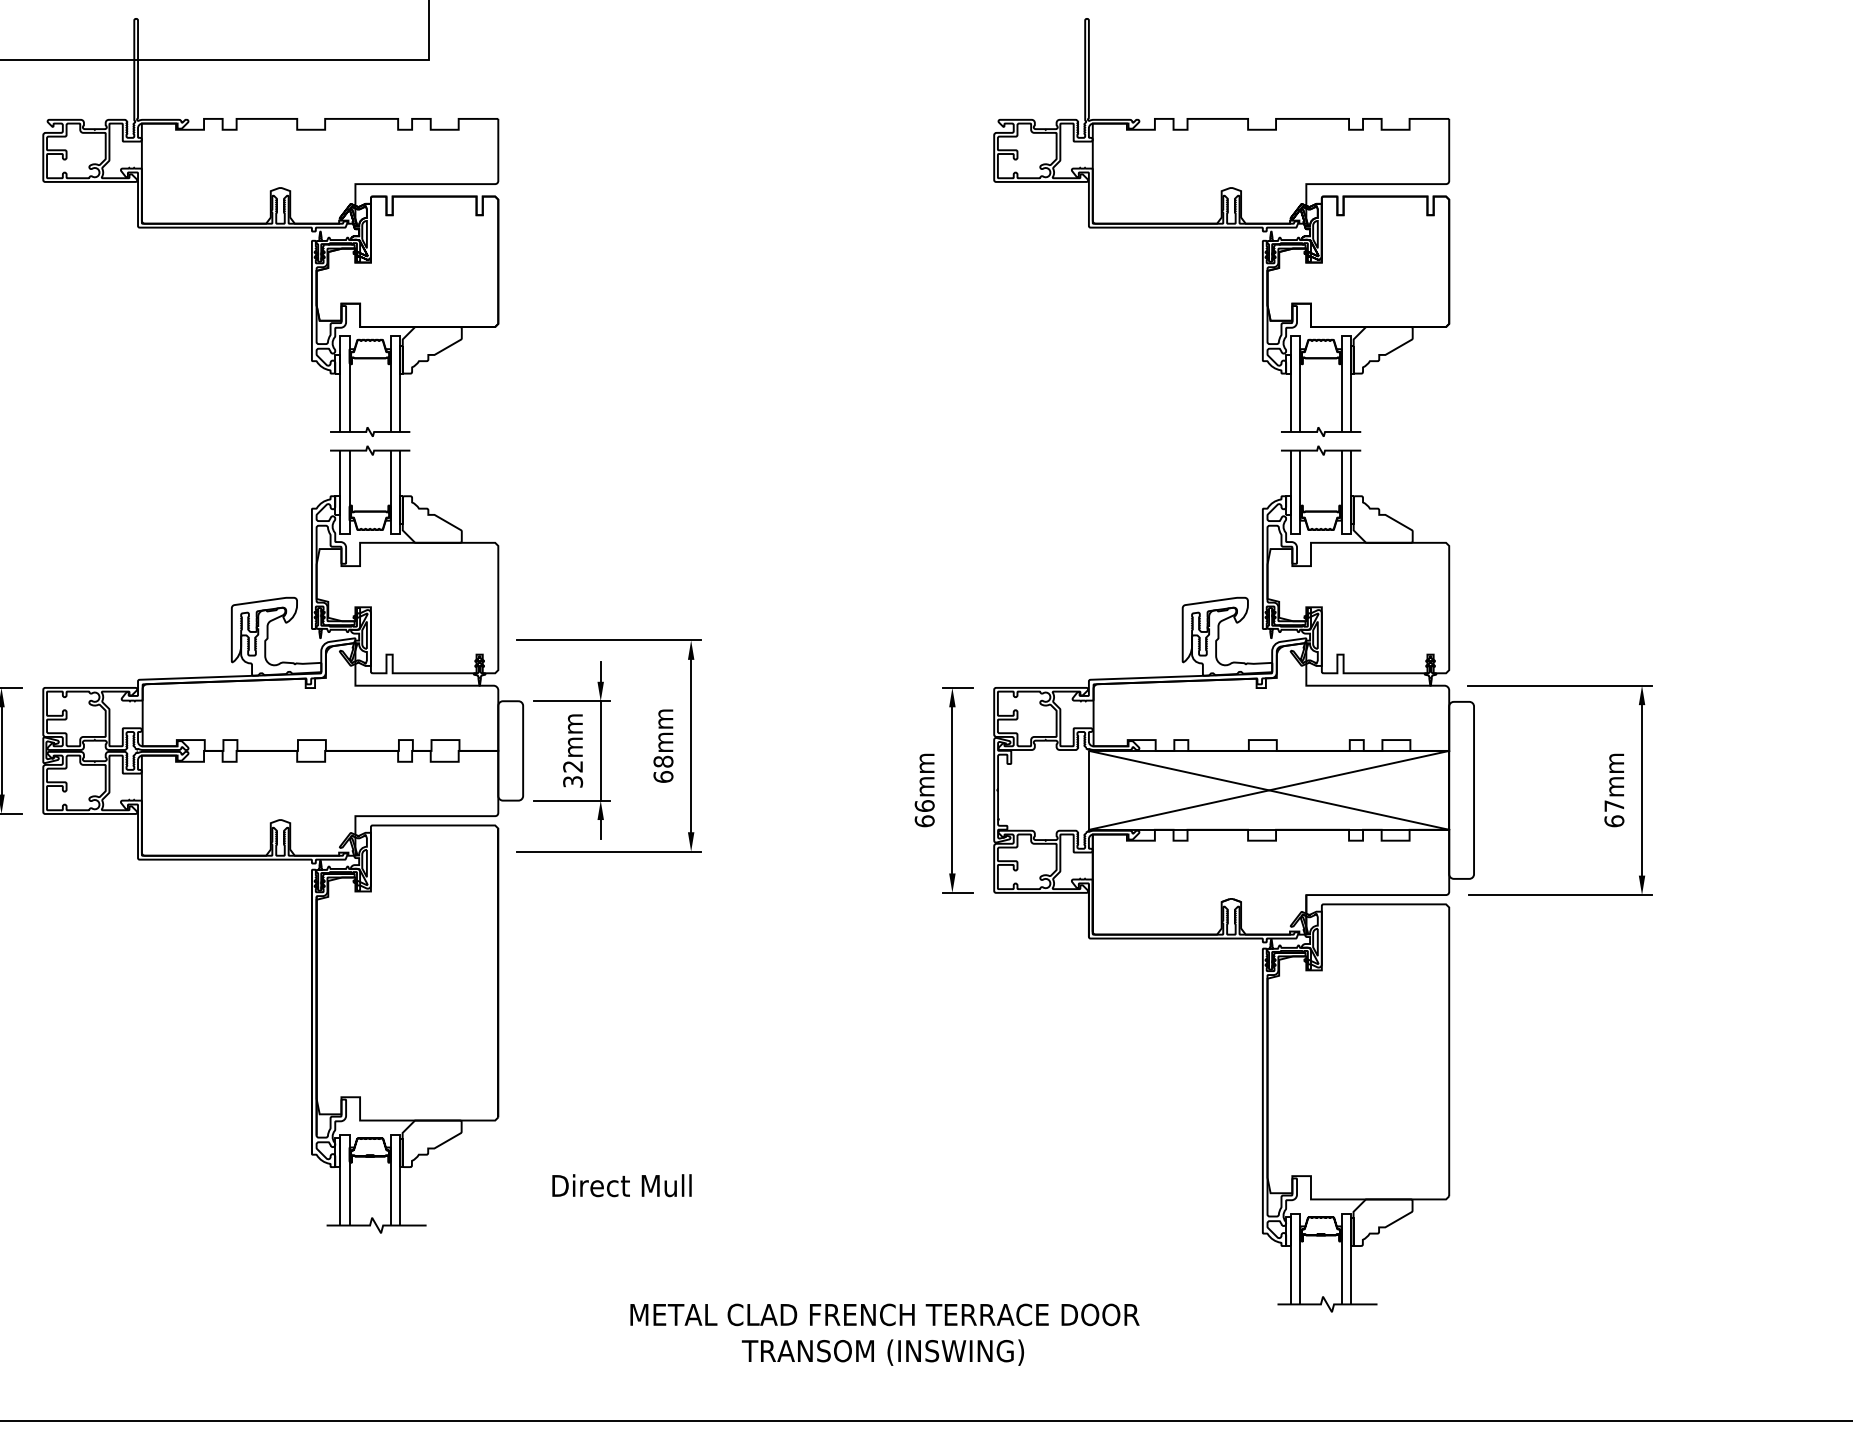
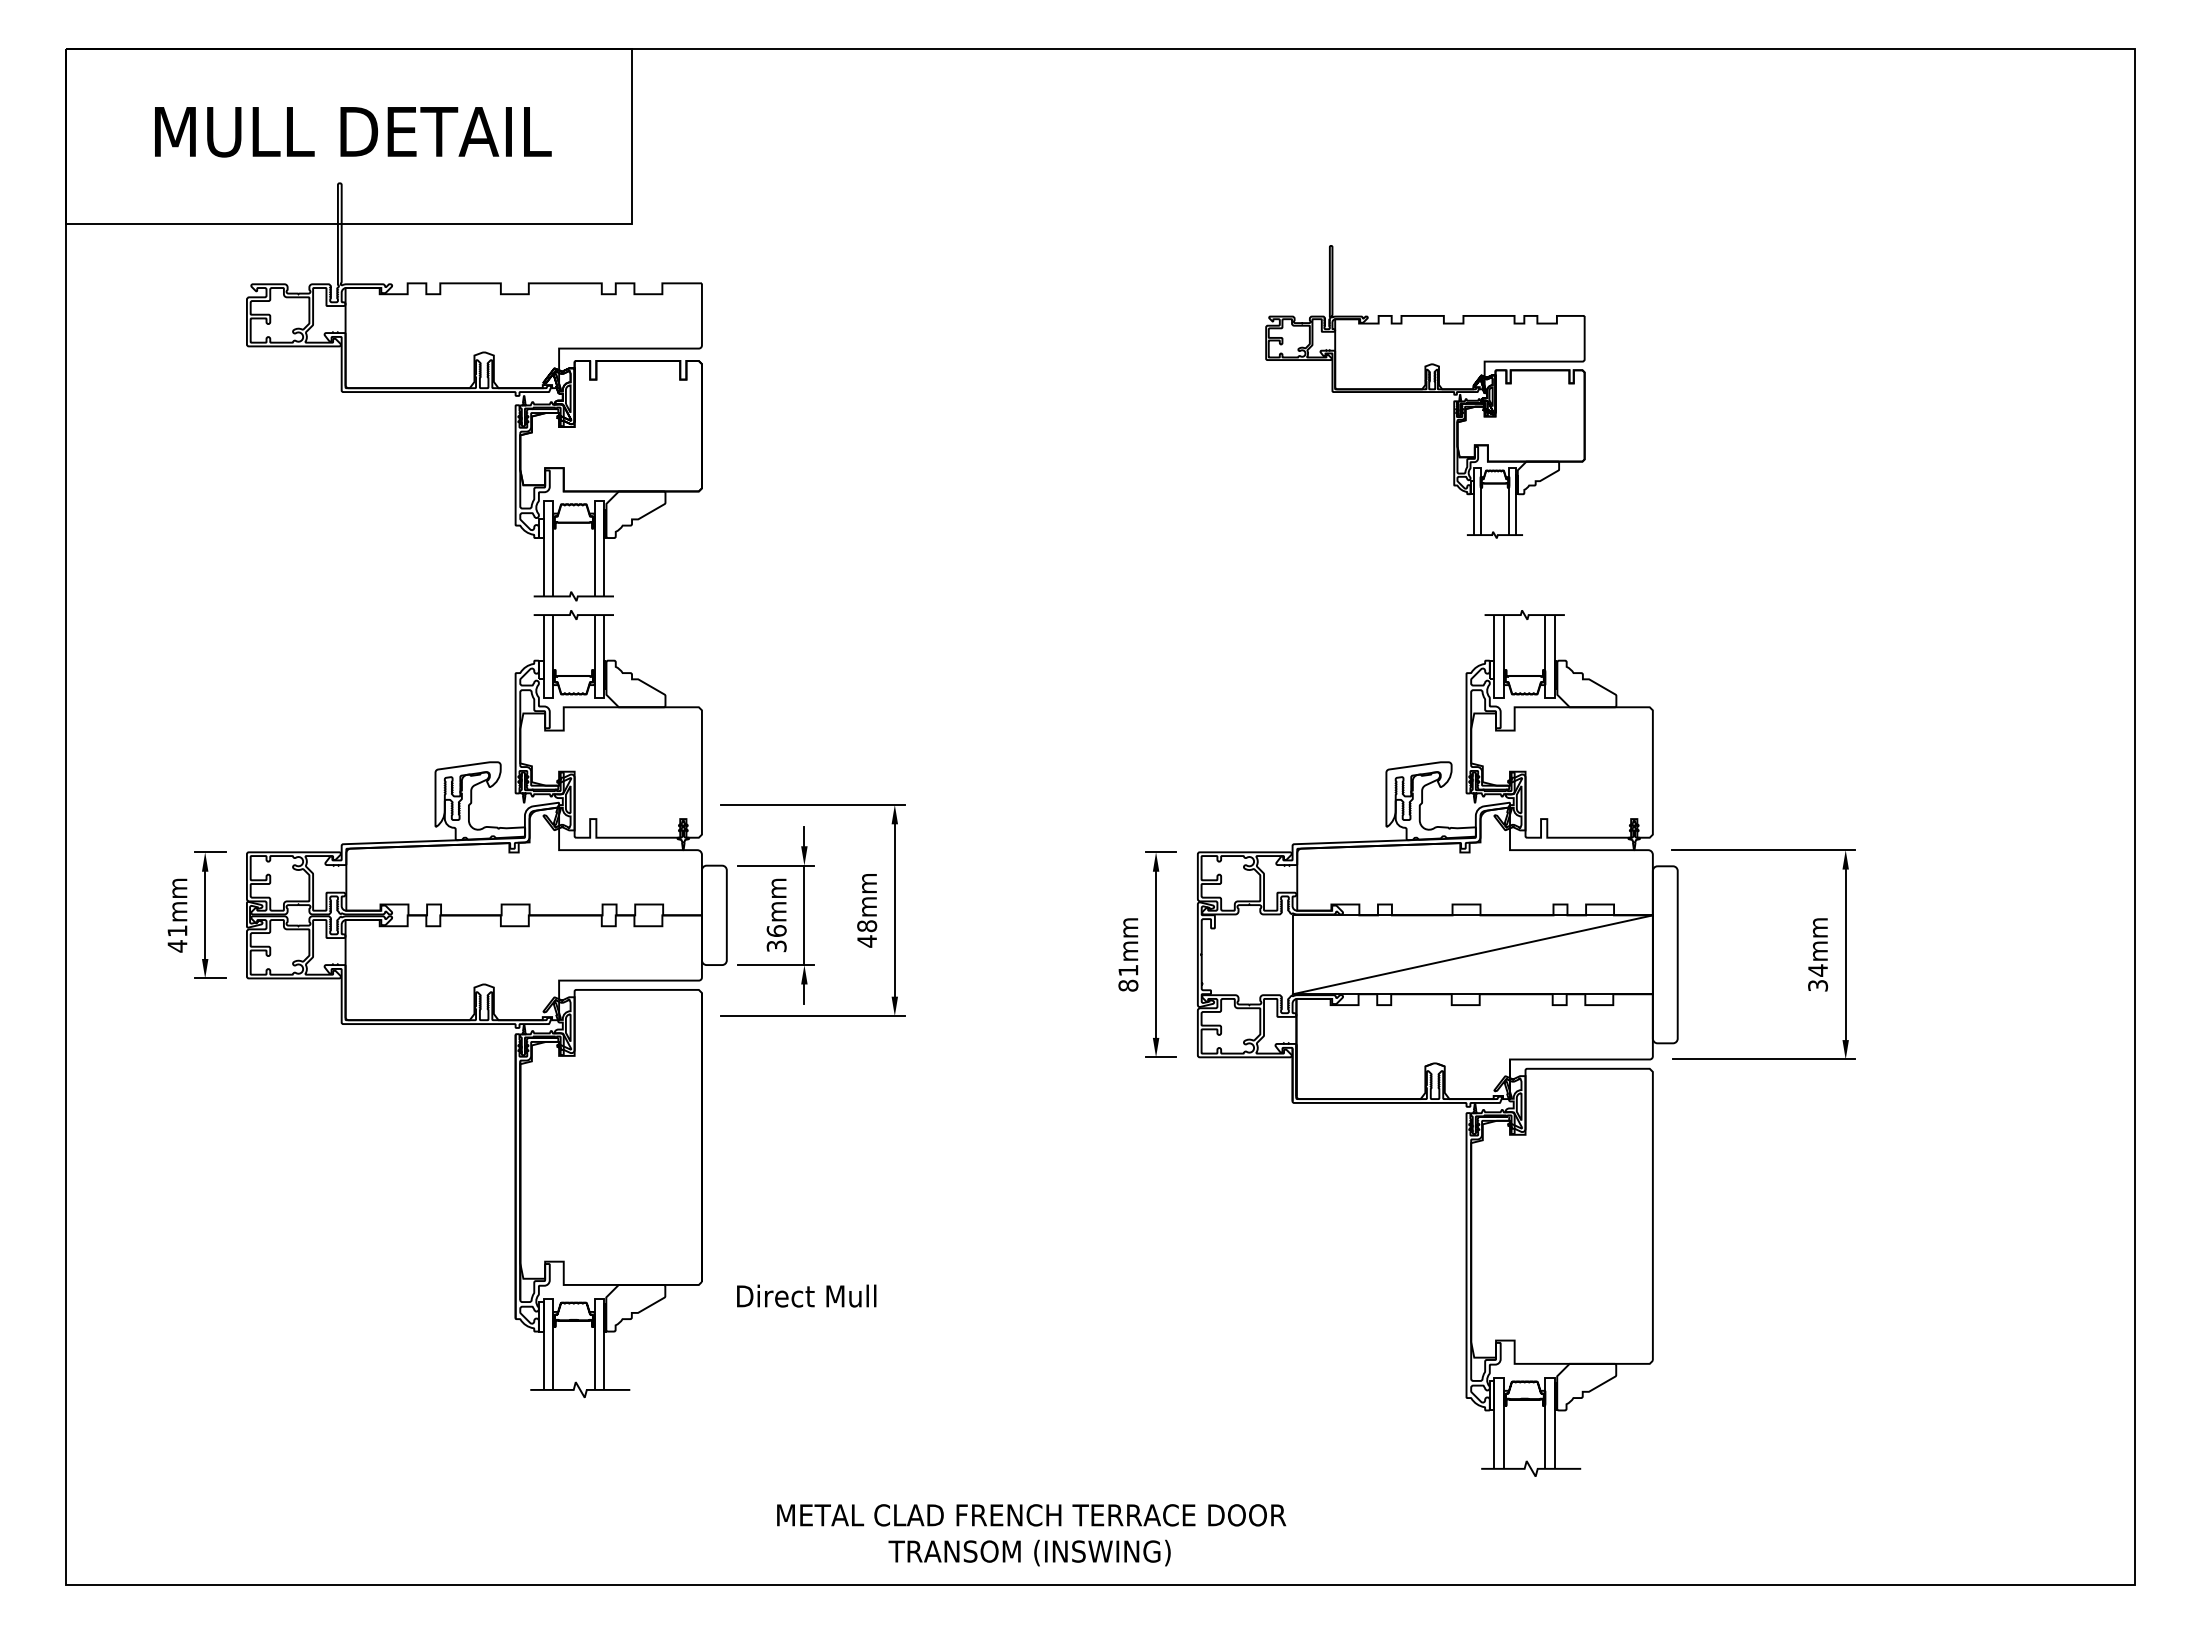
part: (1221, 227) -> (1425, 391), size x0.7
text: (572, 766) -> (776, 930), 32mm -> 36mm
text: (663, 777) -> (867, 941), 68mm -> 48mm
line: (1268, 790) -> (1472, 954), removed
text: (924, 813) -> (1128, 977), 66mm -> 81mm
text: (1614, 813) -> (1818, 977), 67mm -> 34mm
text: (621, 1185) -> (806, 1295), moved
text: (884, 1335) -> (1031, 1535), moved

